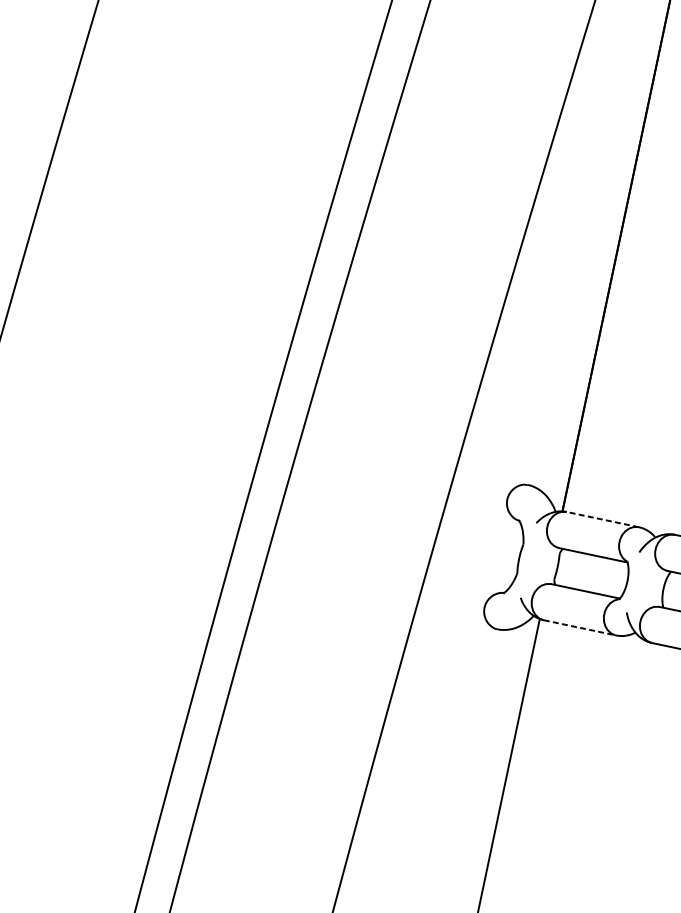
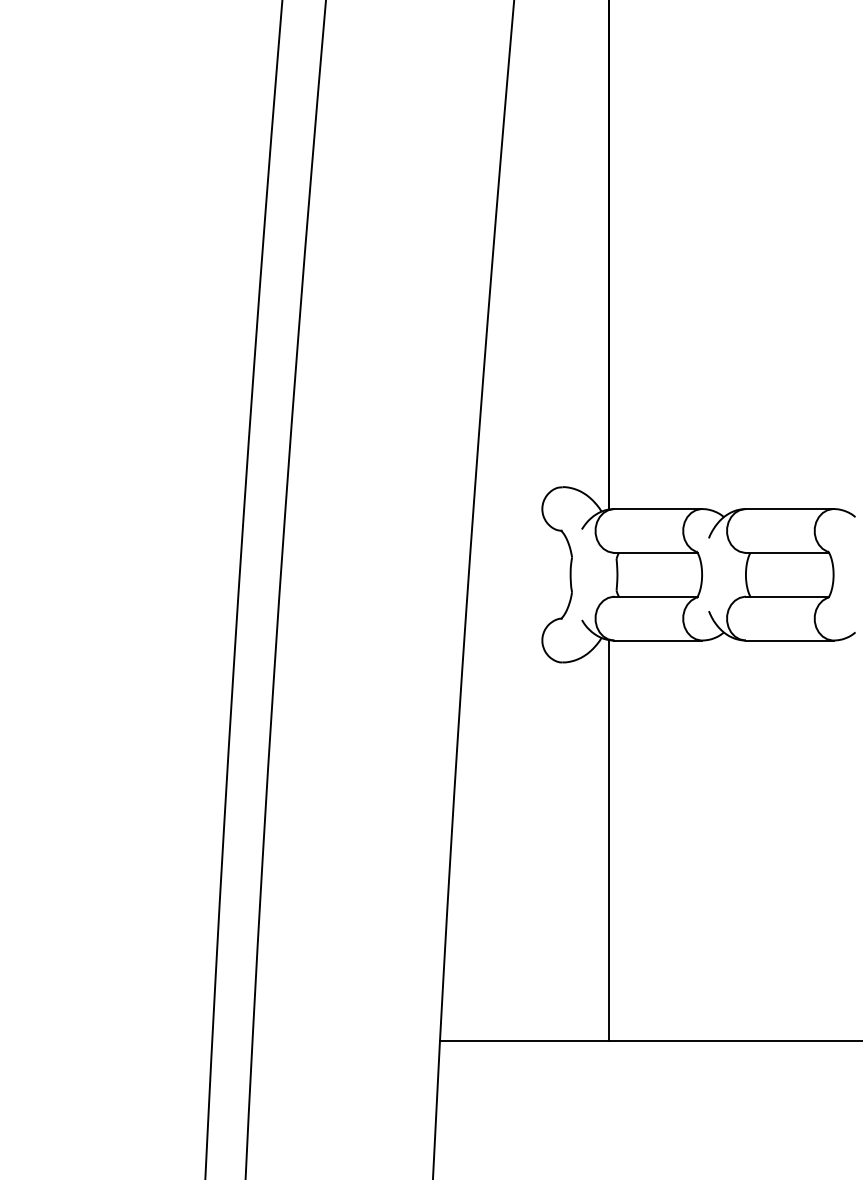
line: (602, 520) -> (658, 509), dashed -> solid
line: (580, 627) -> (658, 640), dashed -> solid

